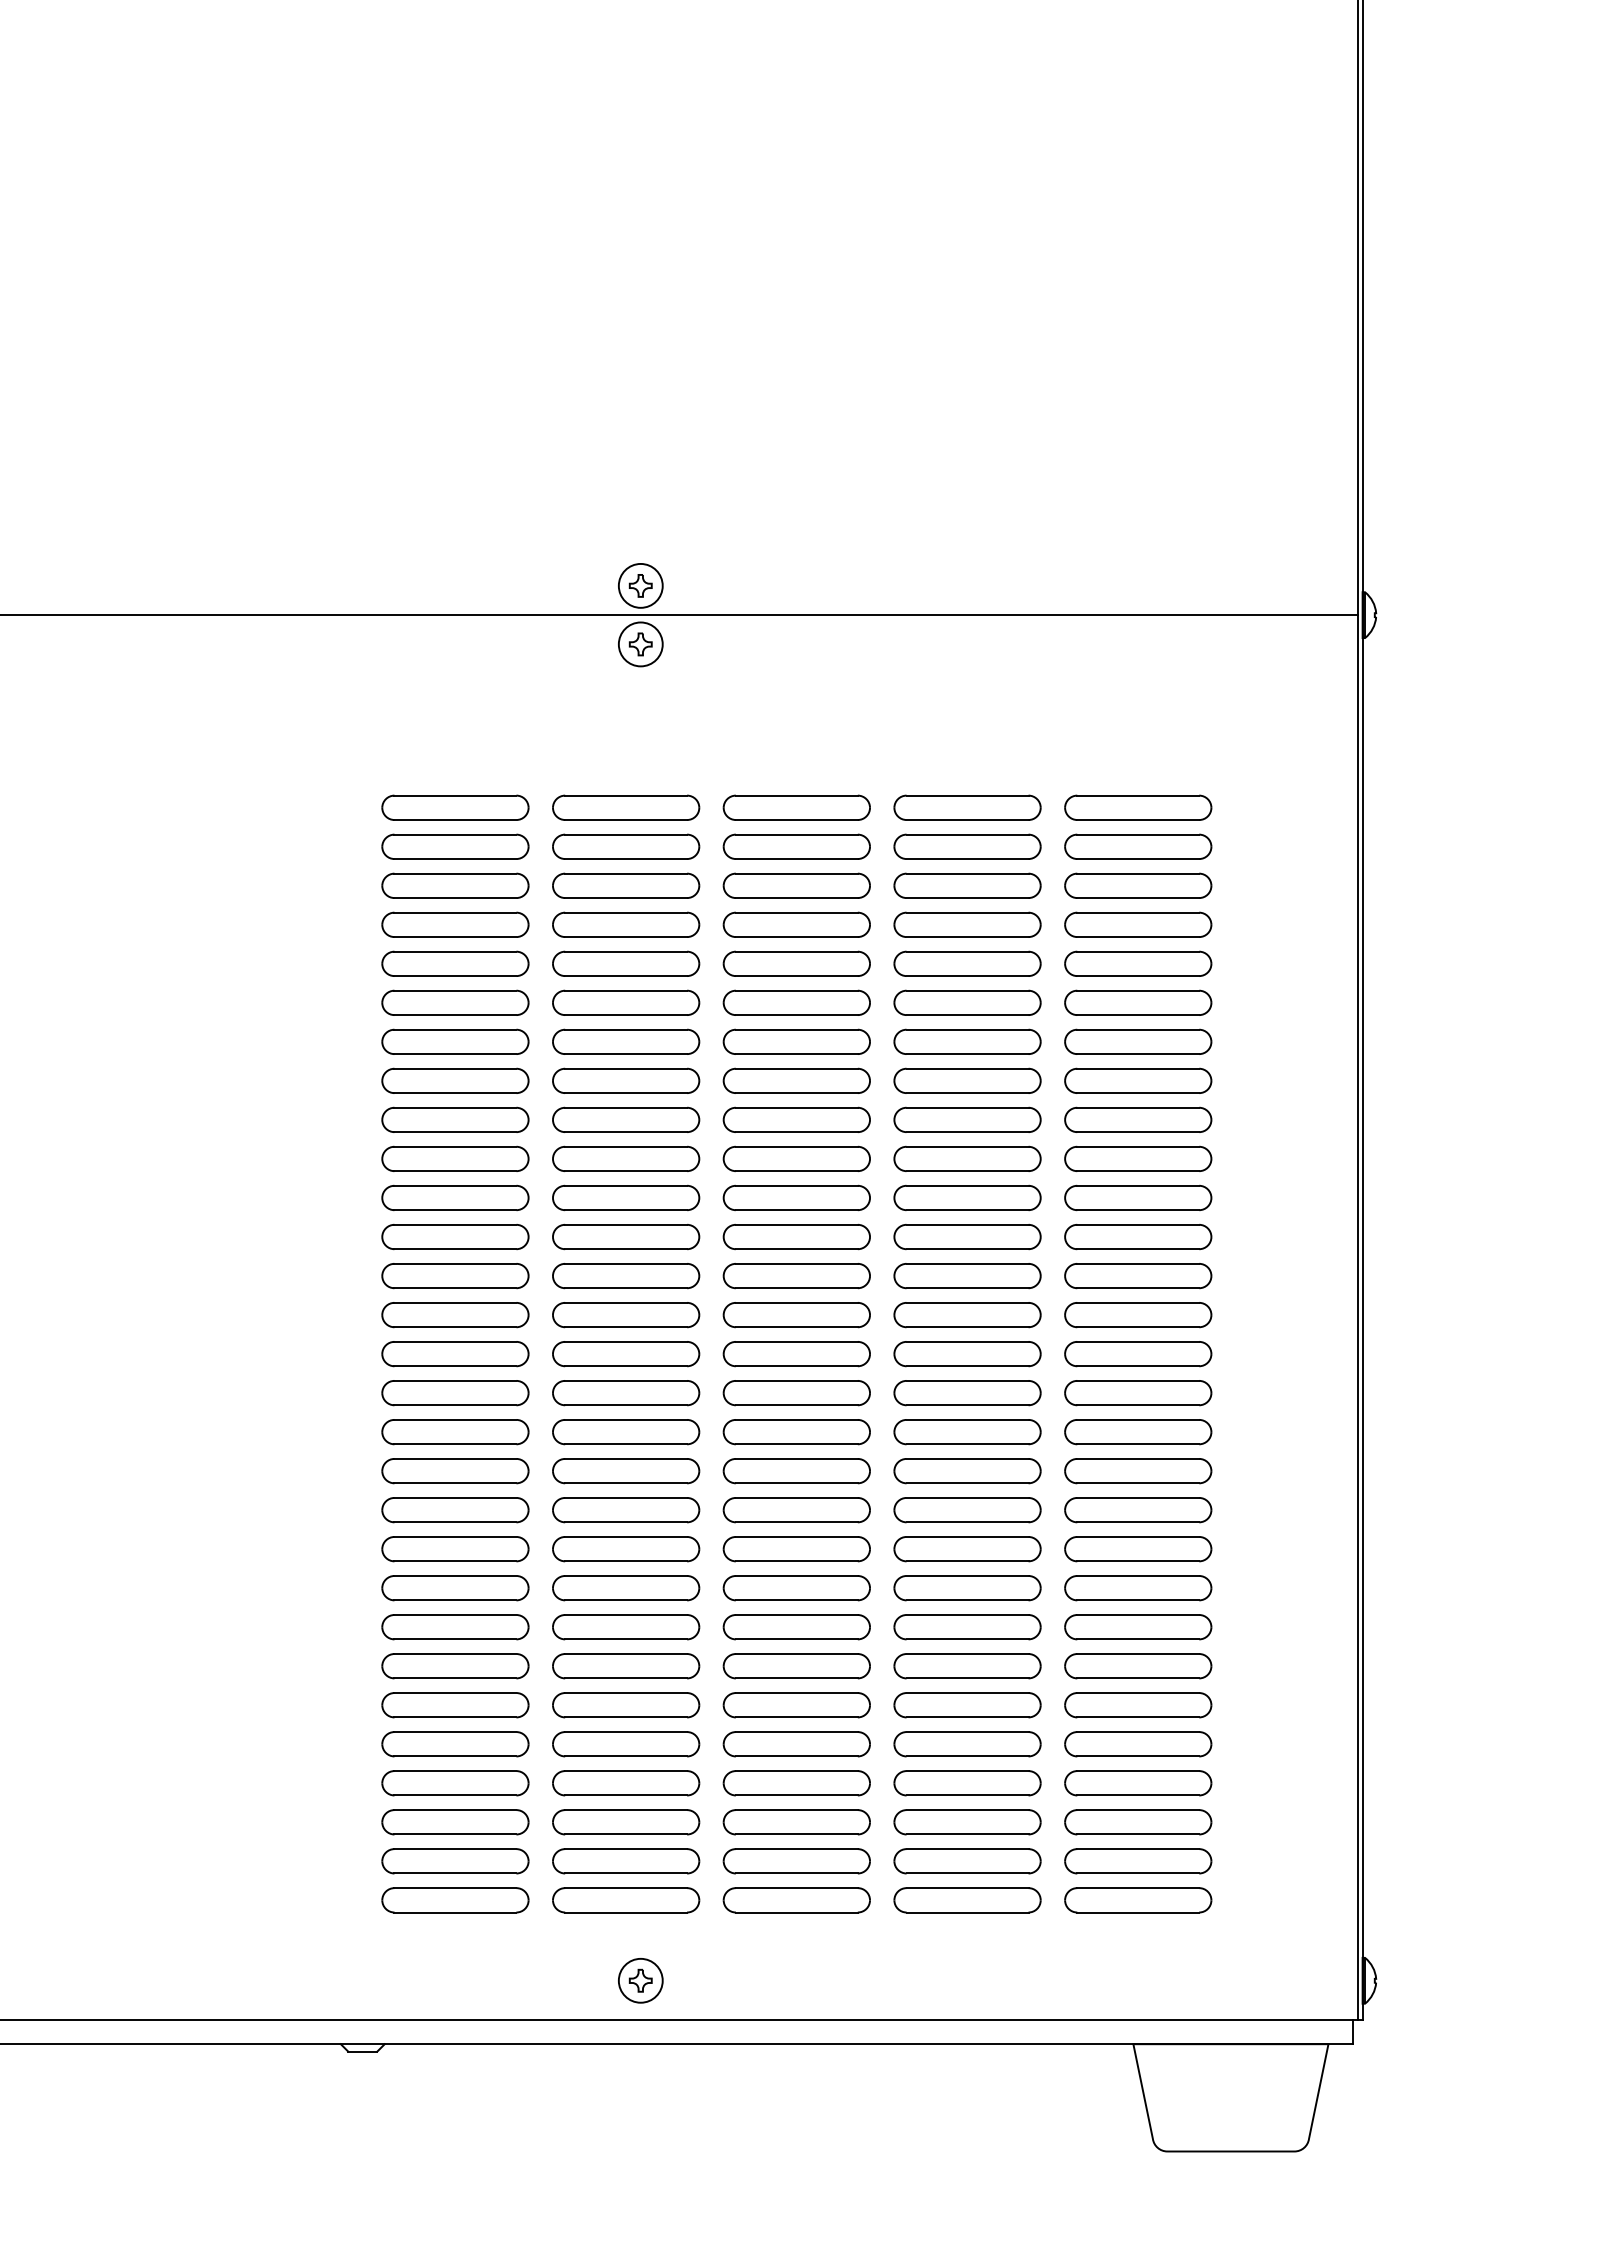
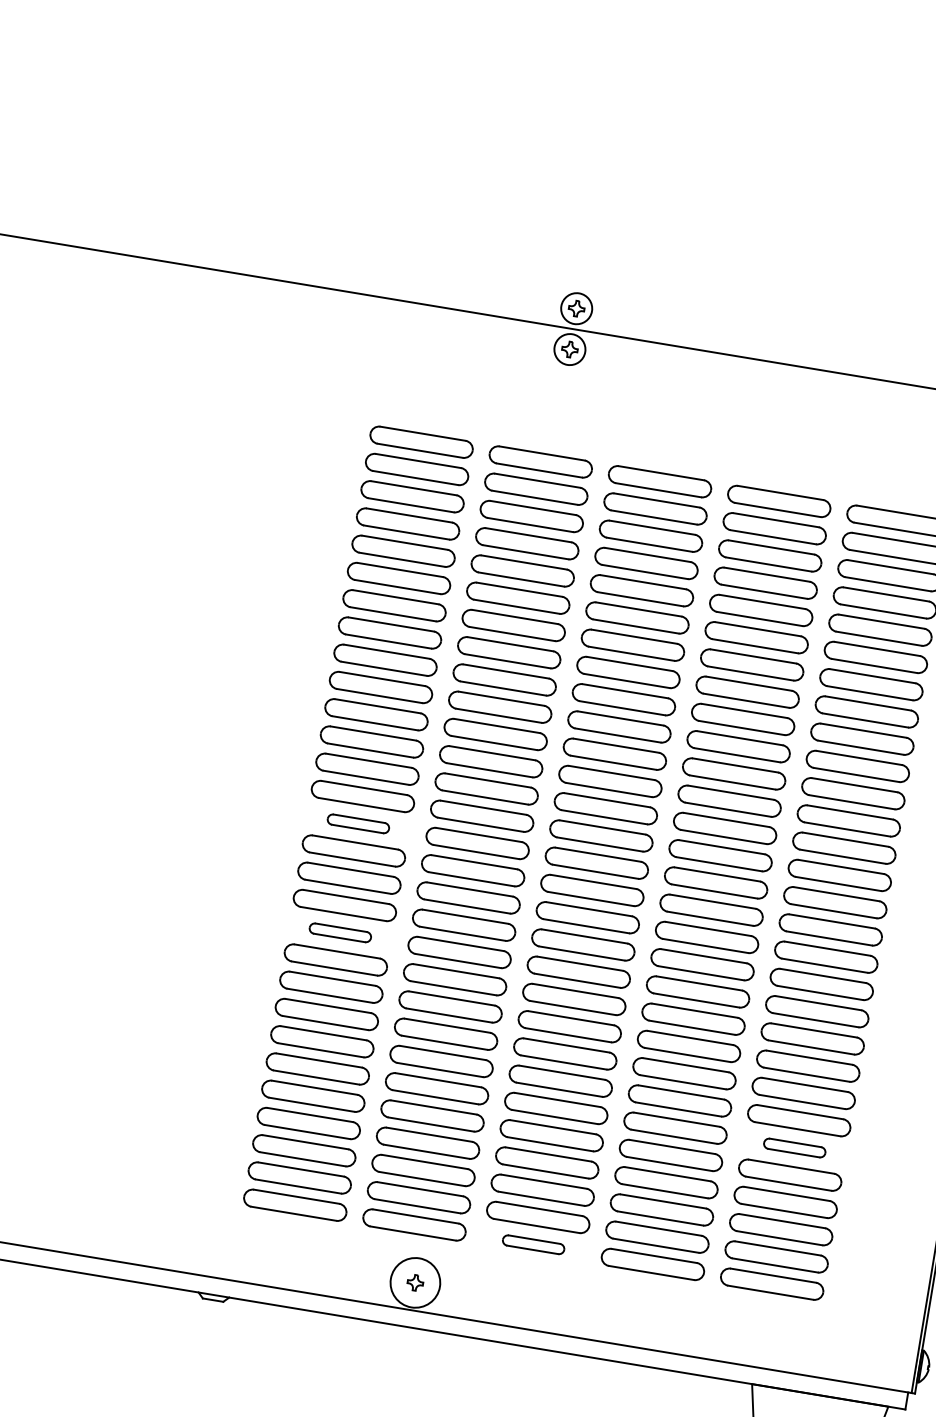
part: (455, 1354) -> (358, 824), size x0.6
part: (455, 1510) -> (340, 933), size x0.6
part: (1138, 1705) -> (794, 1148), size x0.6
part: (796, 1900) -> (533, 1244), size x0.6
circle: (640, 1980) -> (415, 1282), size x1.6

